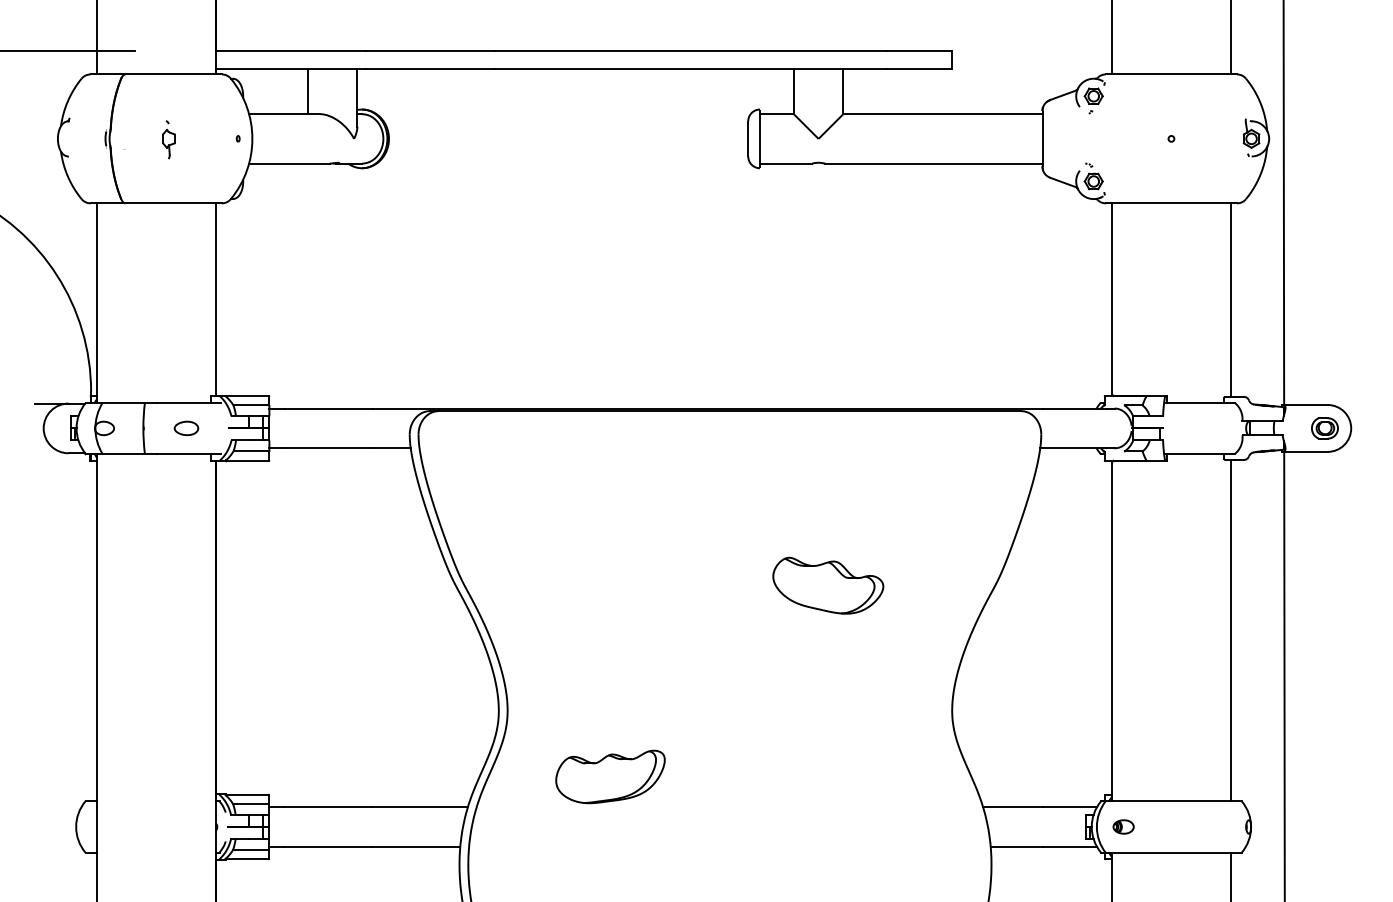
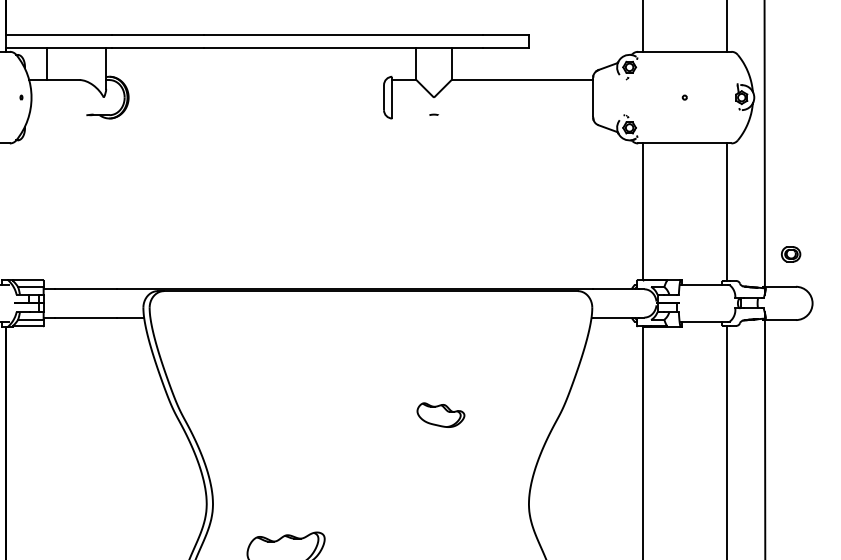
line: (307, 91) -> (46, 63), moved
line: (289, 163) -> (57, 115), removed
line: (785, 163) -> (410, 115), removed
line: (933, 163) -> (515, 115), removed
line: (215, 299) -> (5, 211), removed
part: (1324, 428) -> (790, 254), moved
part: (828, 585) -> (441, 415), size x0.6

